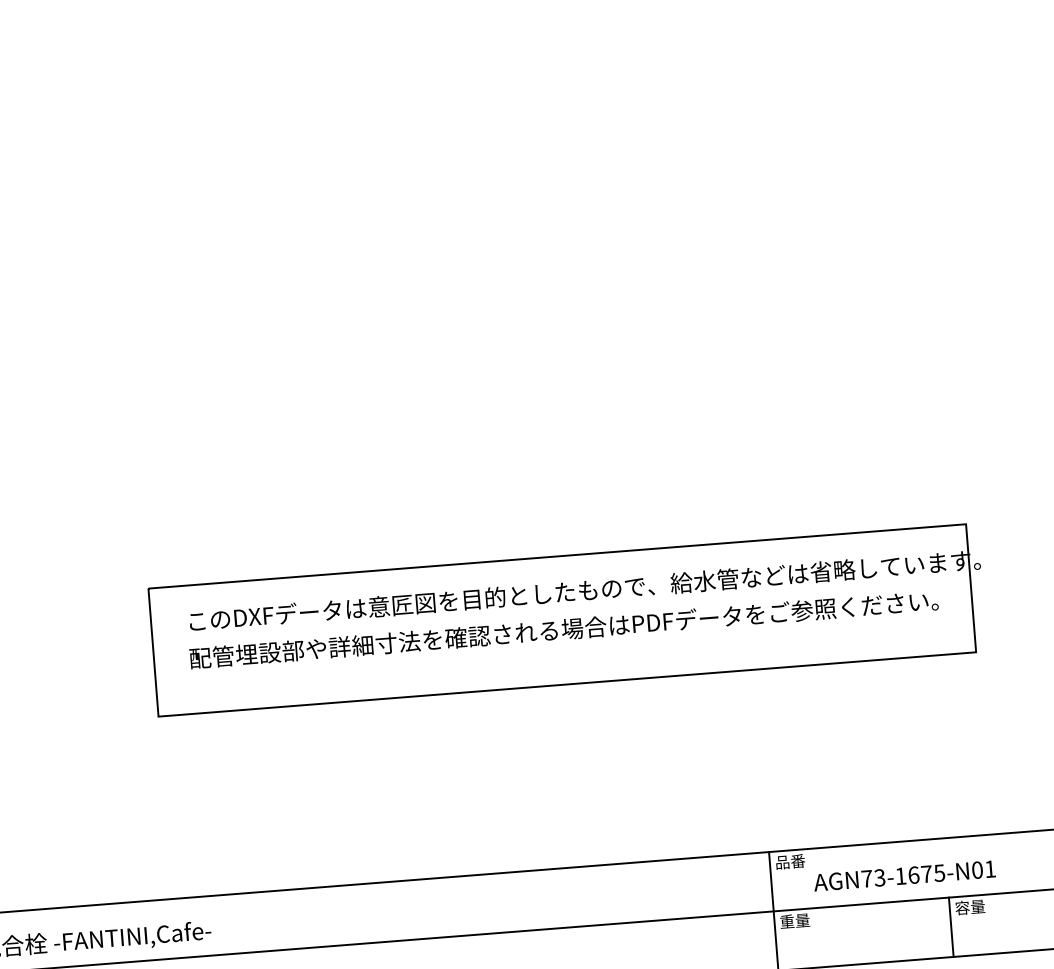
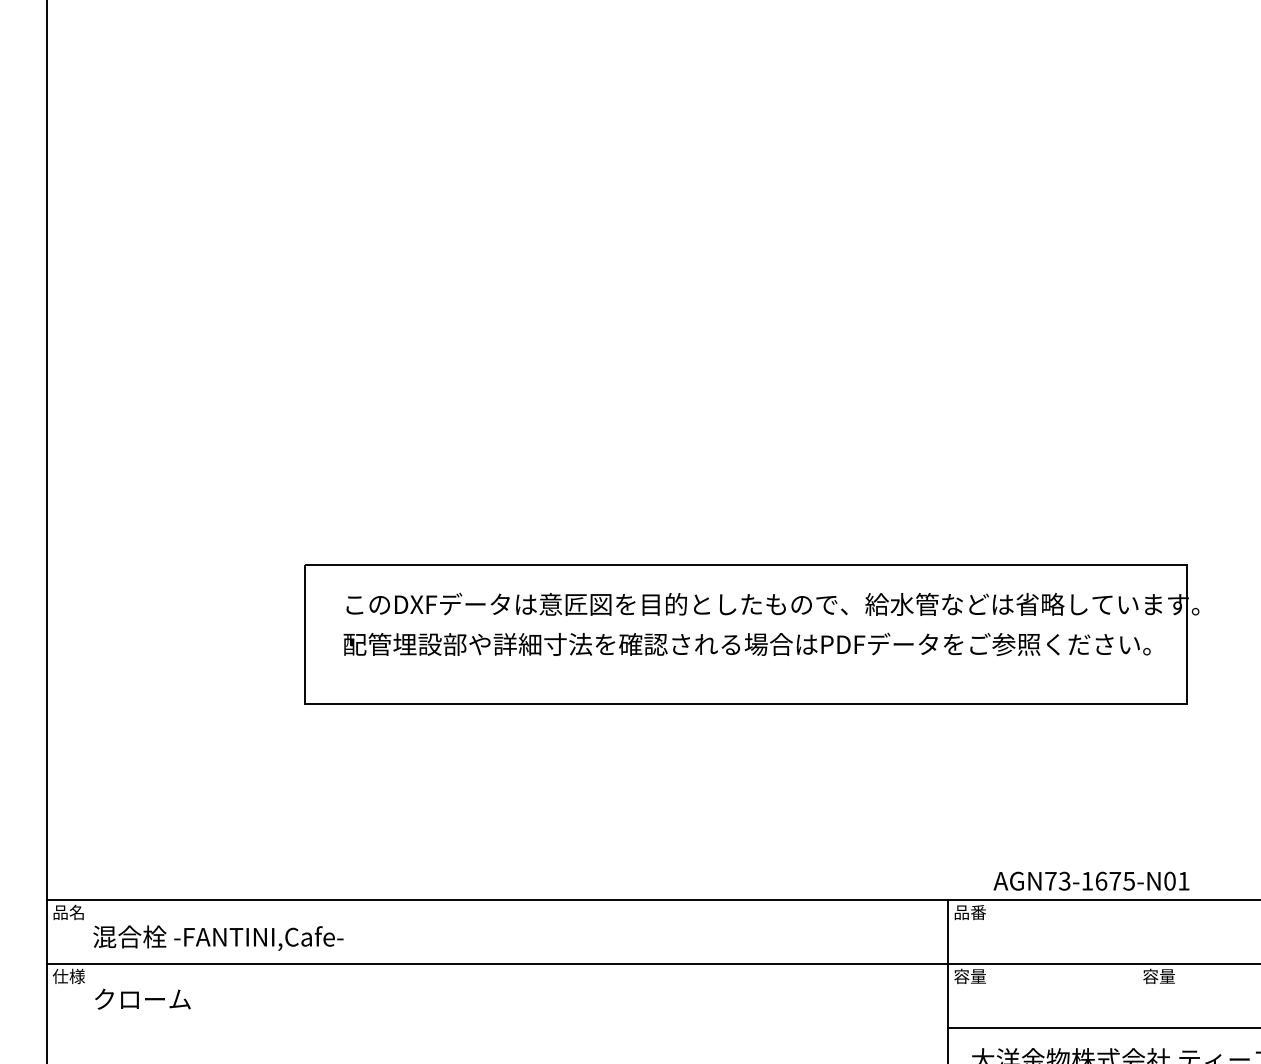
text: (904, 875) -> (1091, 880), moved
text: (787, 921) -> (961, 976), 重量 -> 容量
line: (951, 927) -> (1137, 996), removed

